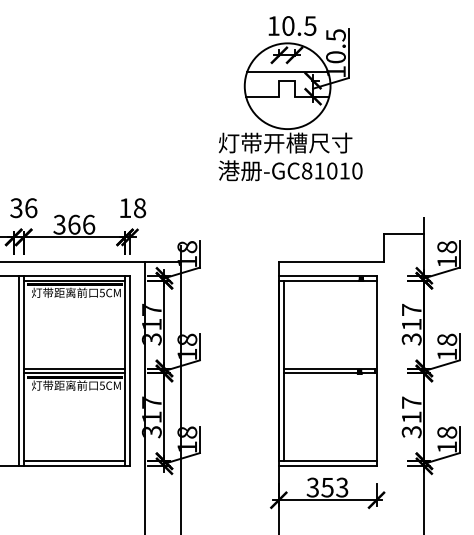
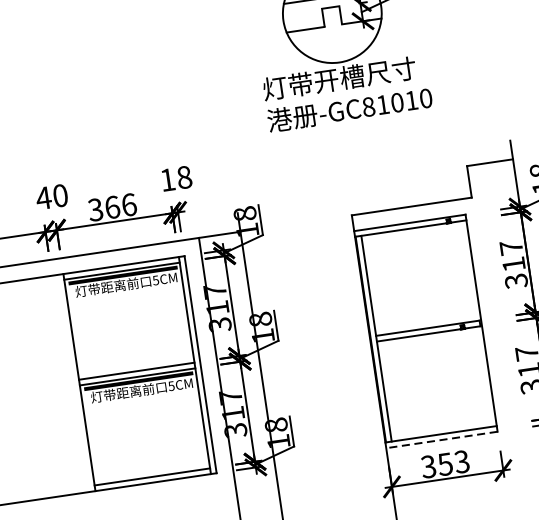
text: (23, 208) -> (51, 197), 36 -> 40
line: (18, 370) -> (73, 382), removed
line: (327, 466) -> (441, 440), solid -> dashed

